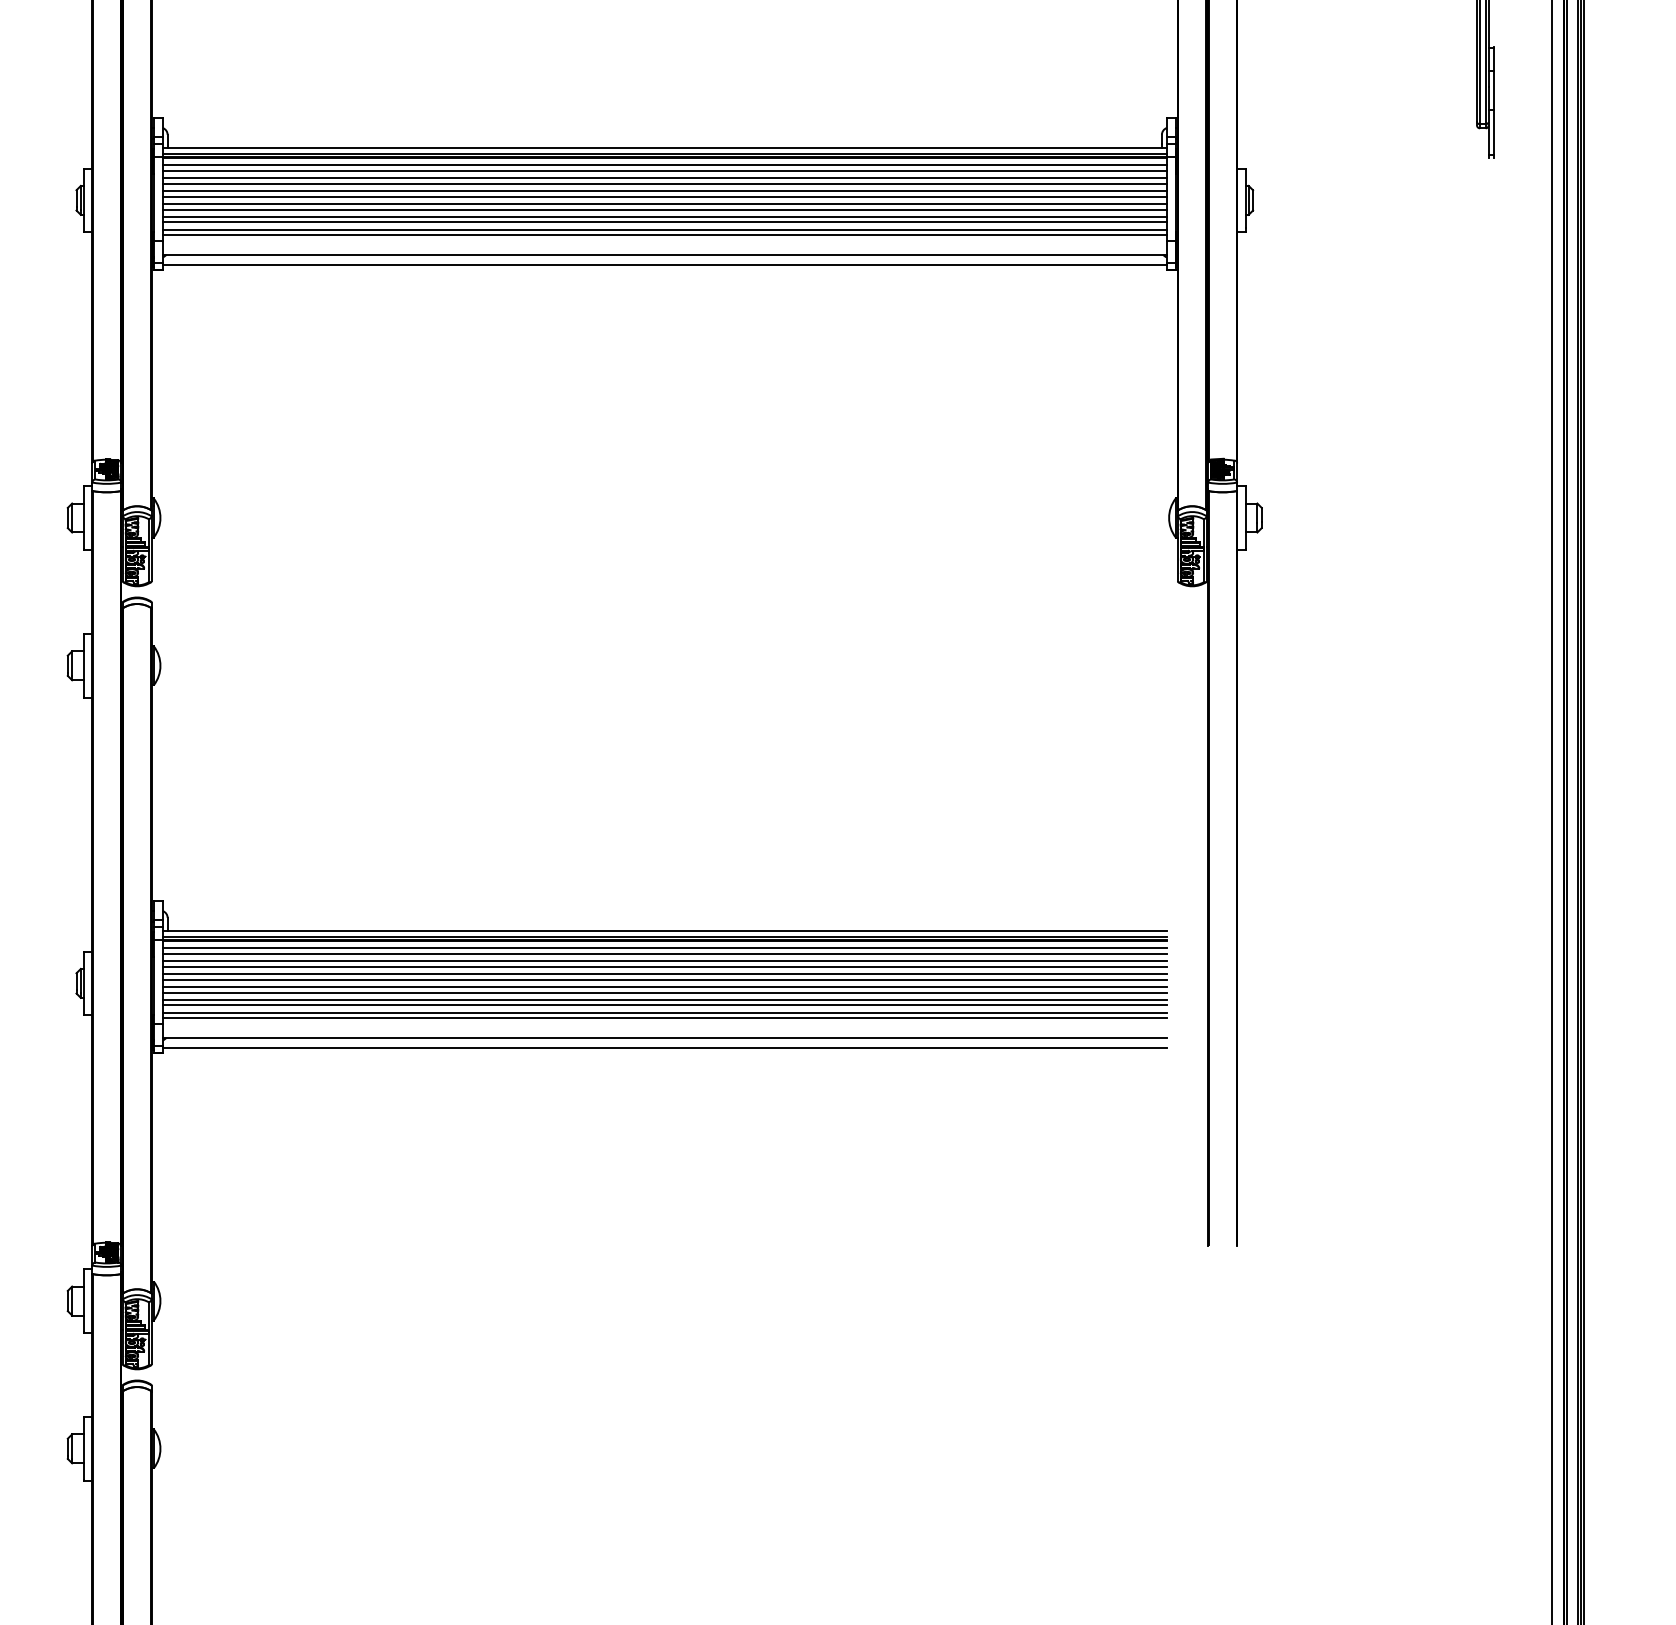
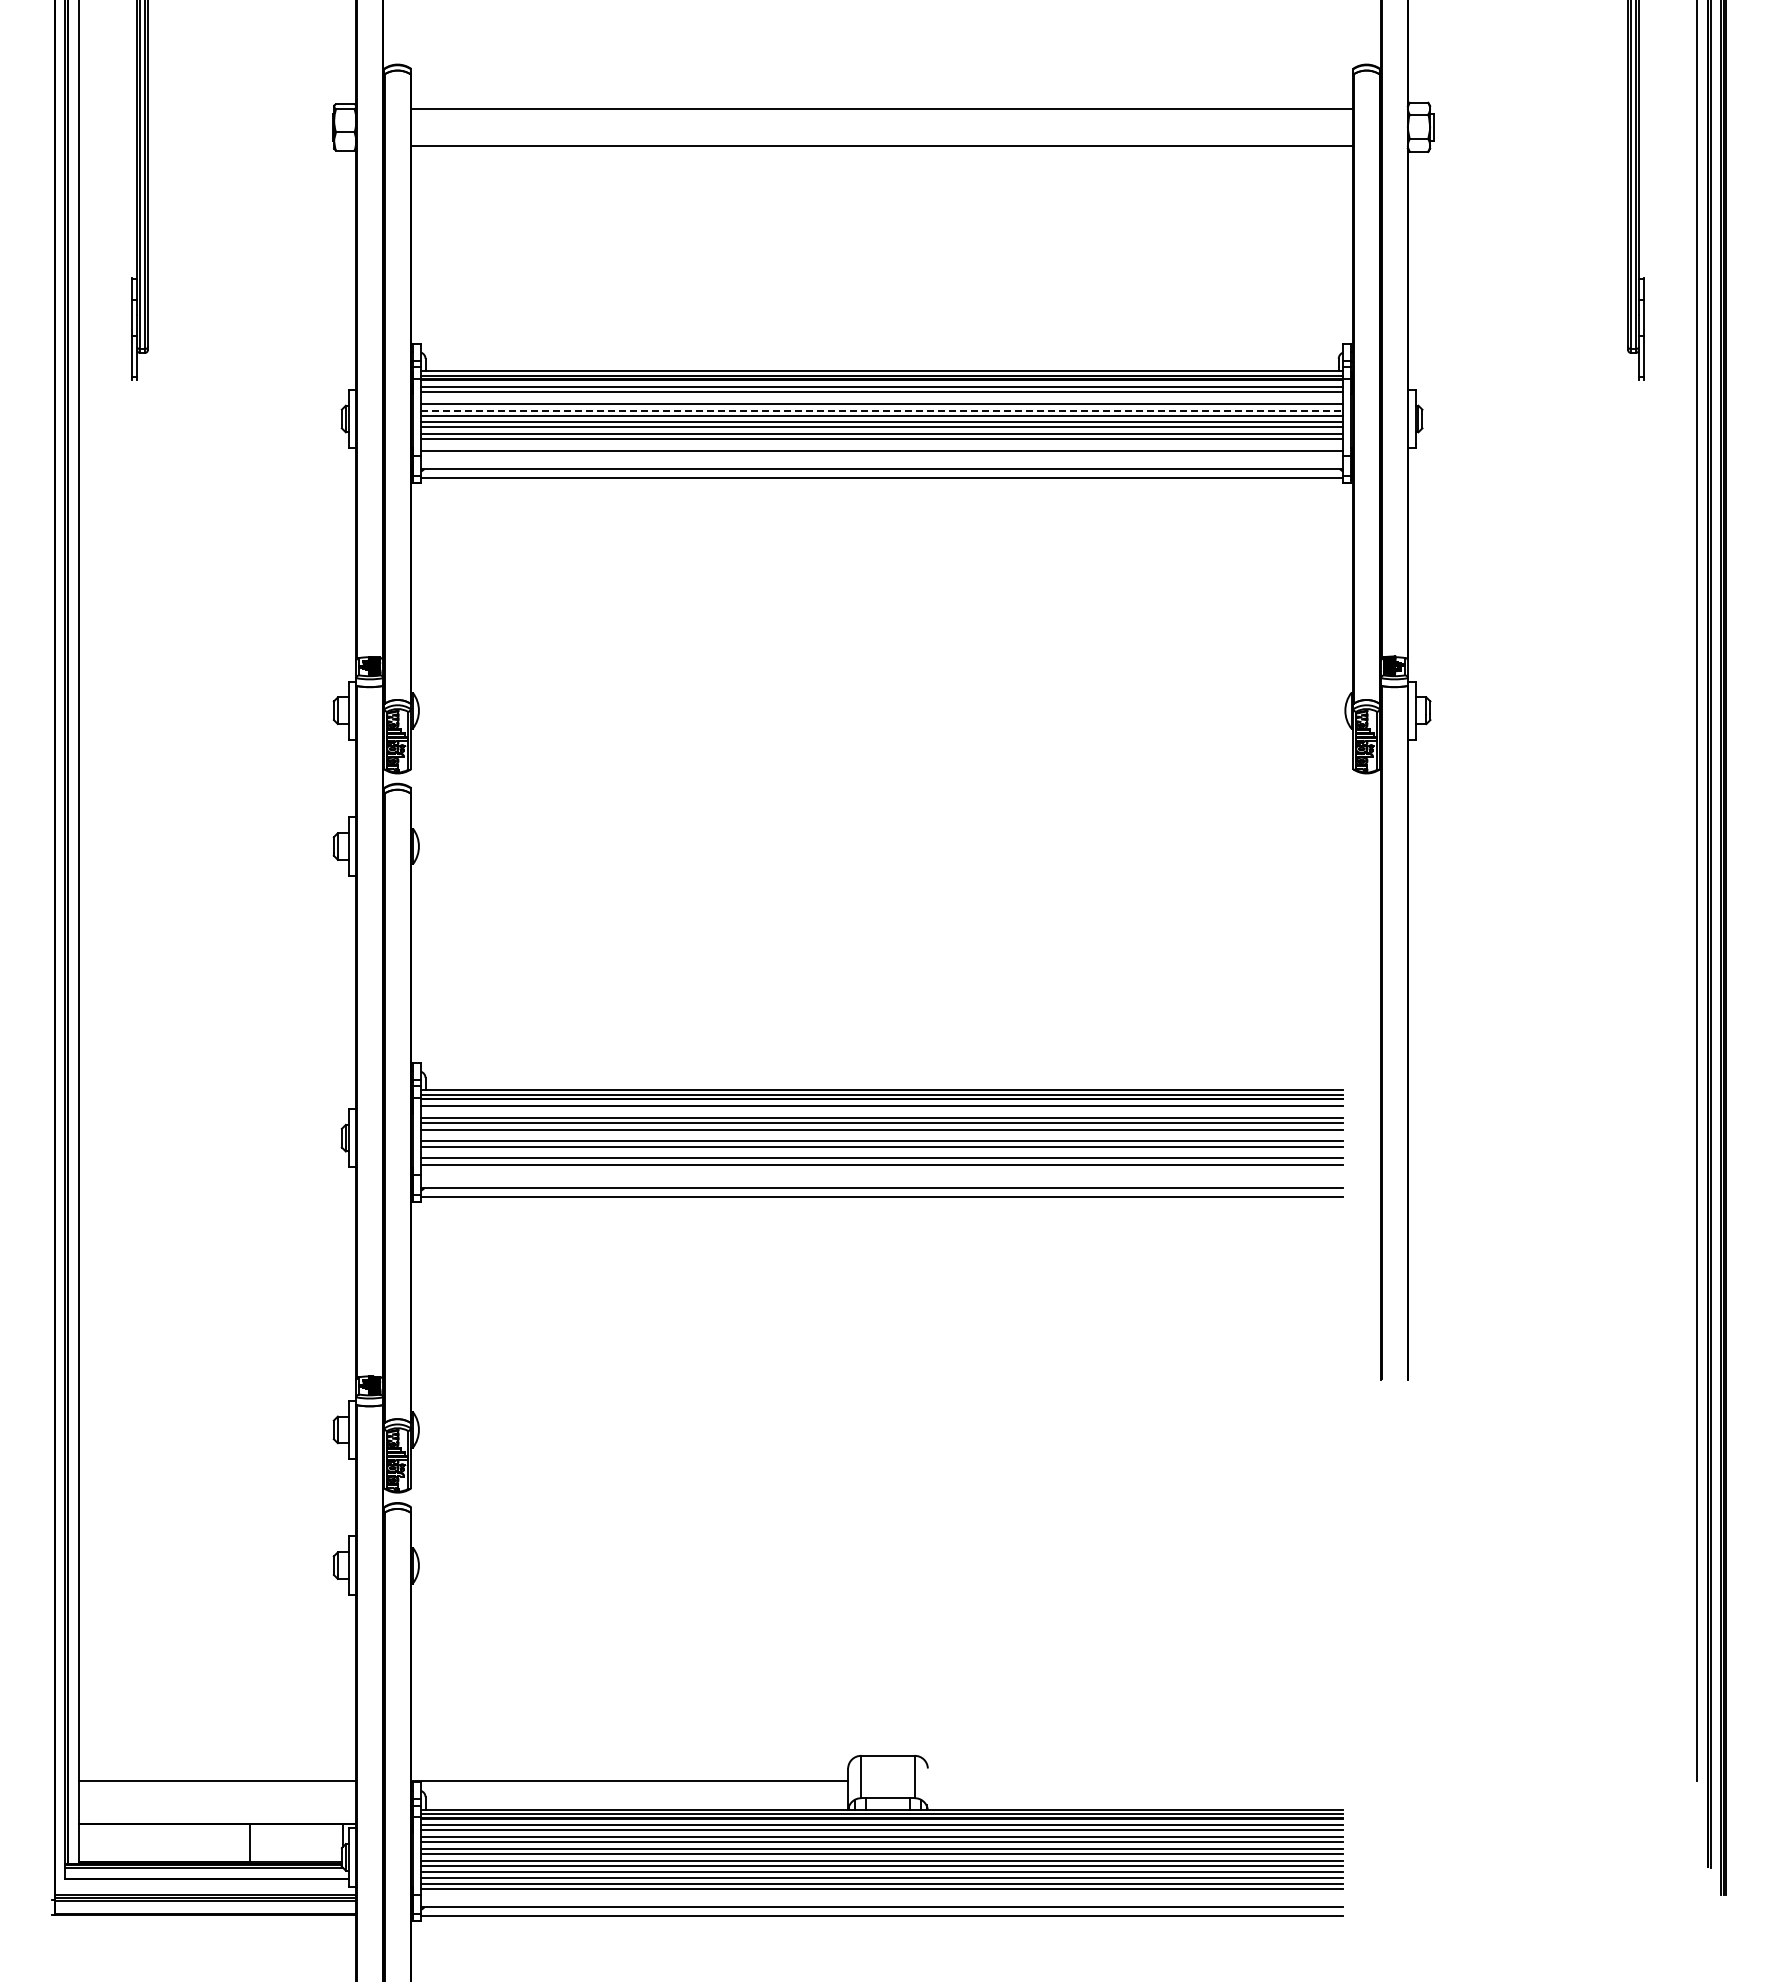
line: (665, 178) -> (882, 398), removed
line: (665, 191) -> (882, 410), solid -> dashed
line: (665, 229) -> (882, 445), removed
line: (665, 954) -> (882, 1111), removed
line: (665, 979) -> (882, 1134), removed
line: (665, 1000) -> (882, 1153), removed
line: (665, 1018) -> (882, 1170), removed

